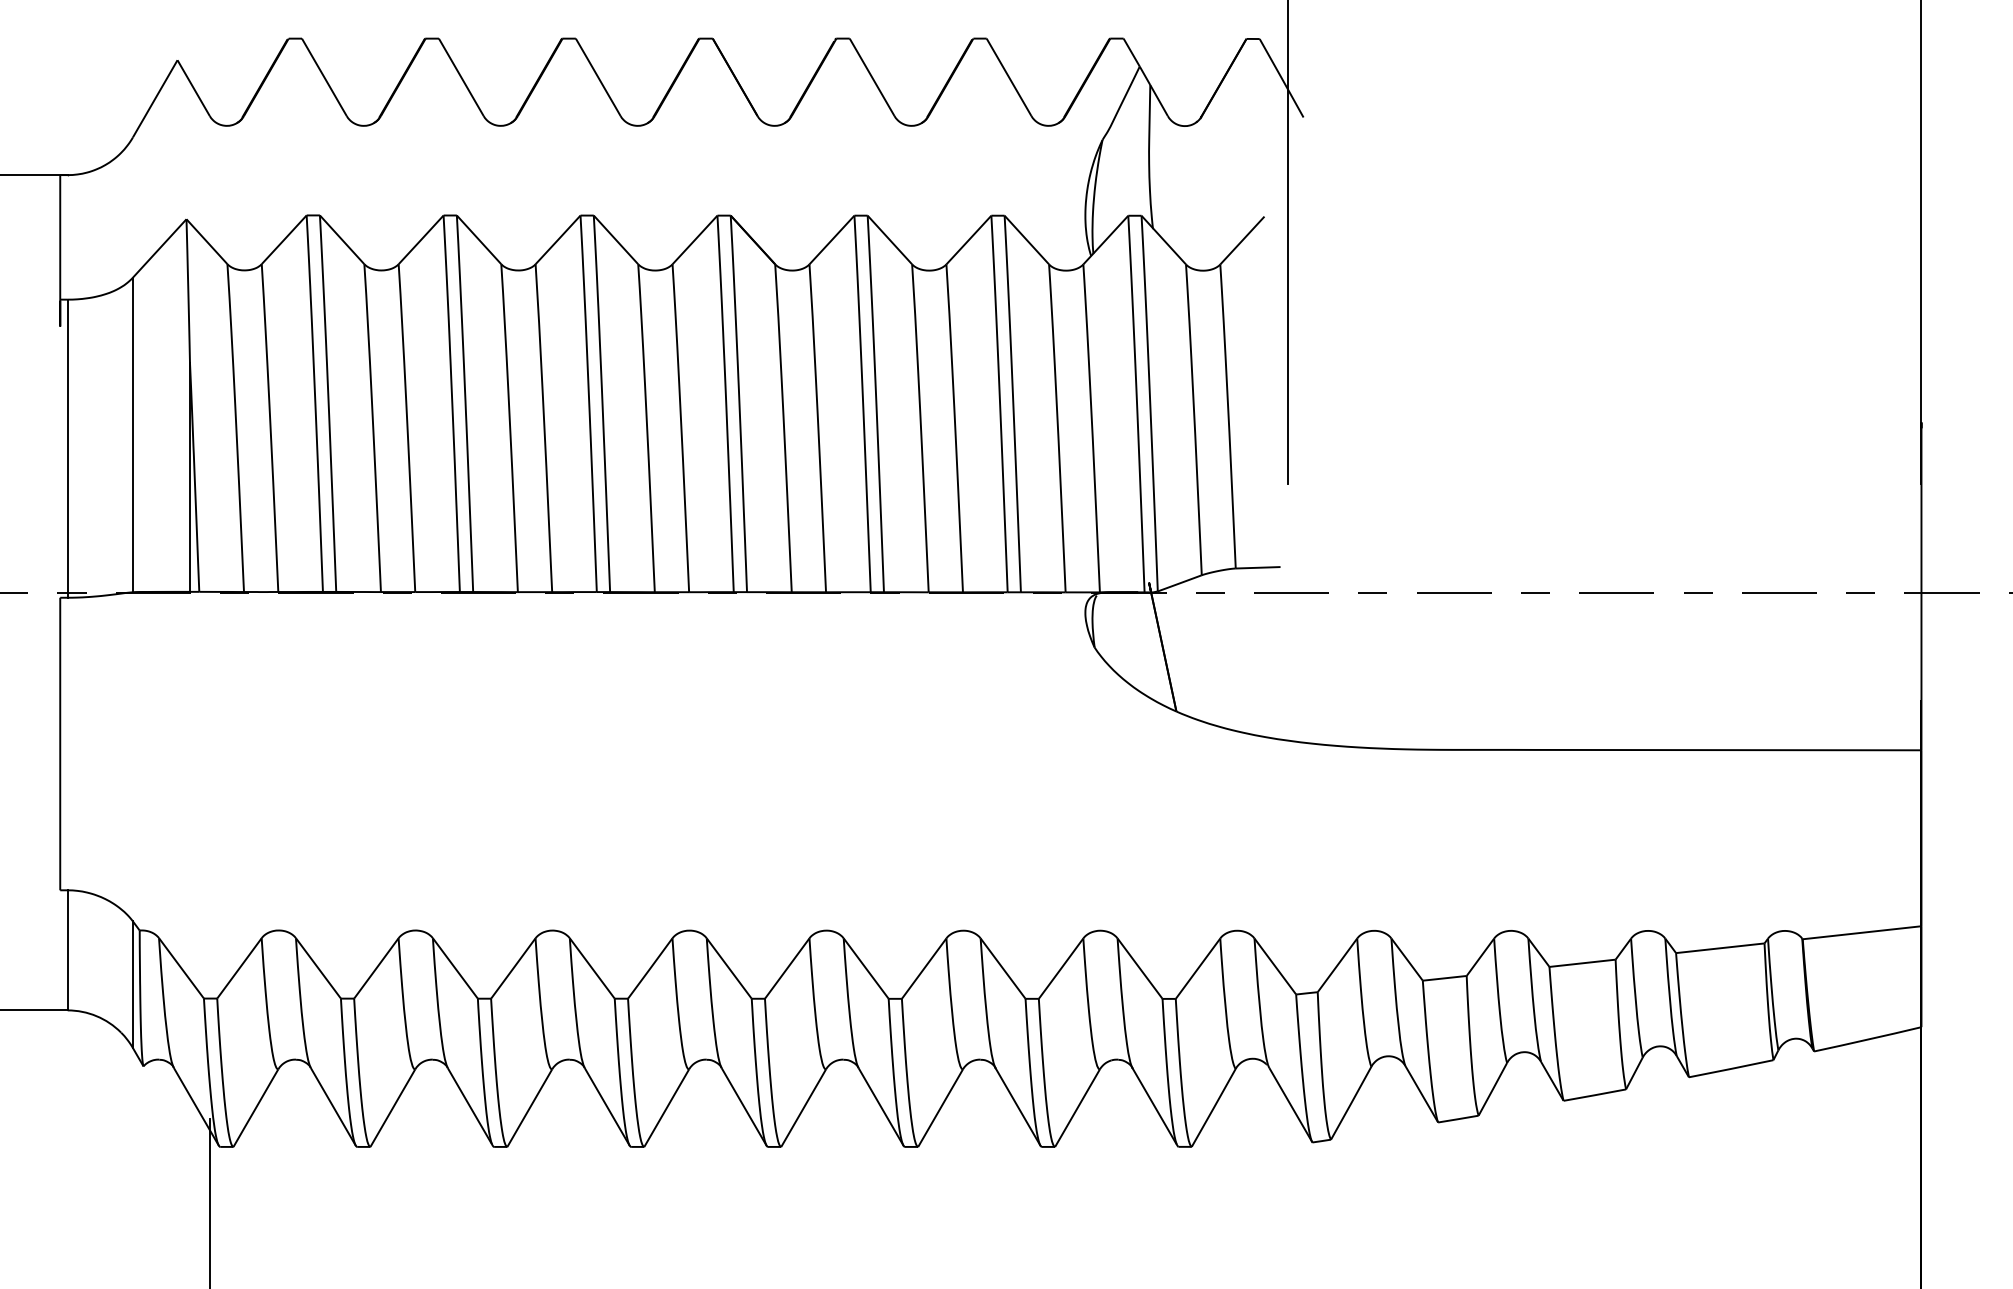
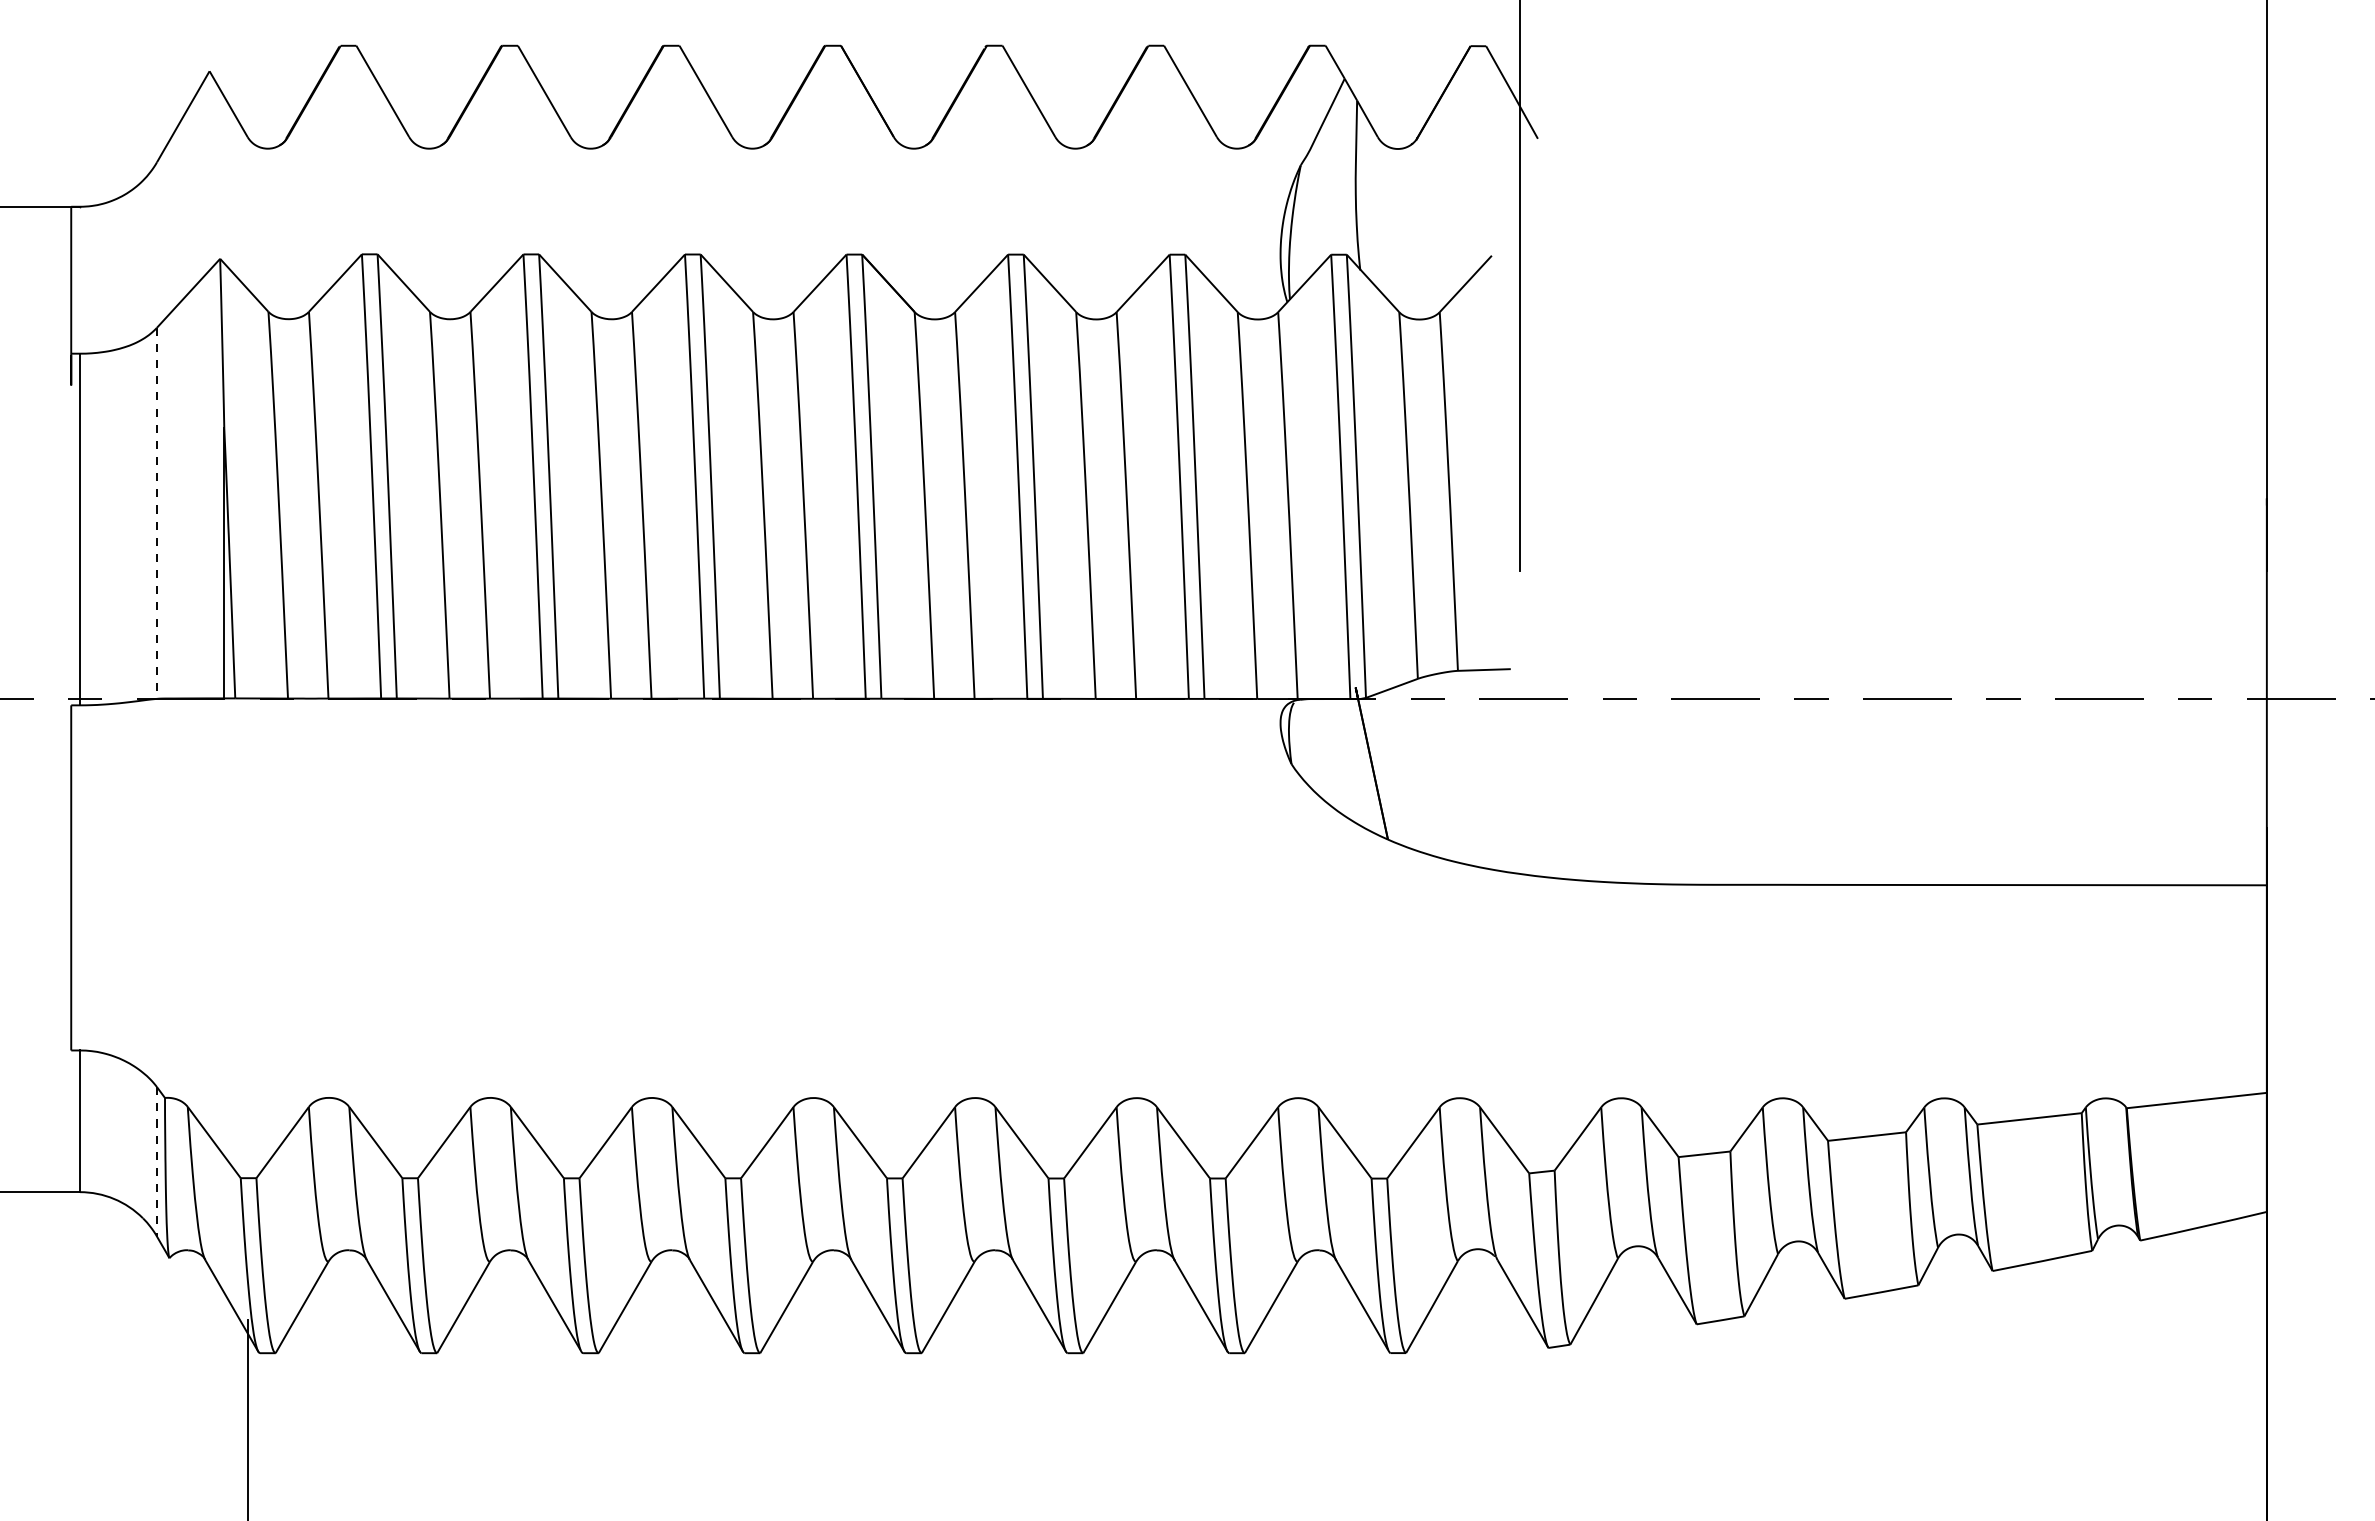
line: (133, 435) -> (157, 513), solid -> dashed
line: (133, 984) -> (157, 1161), solid -> dashed

